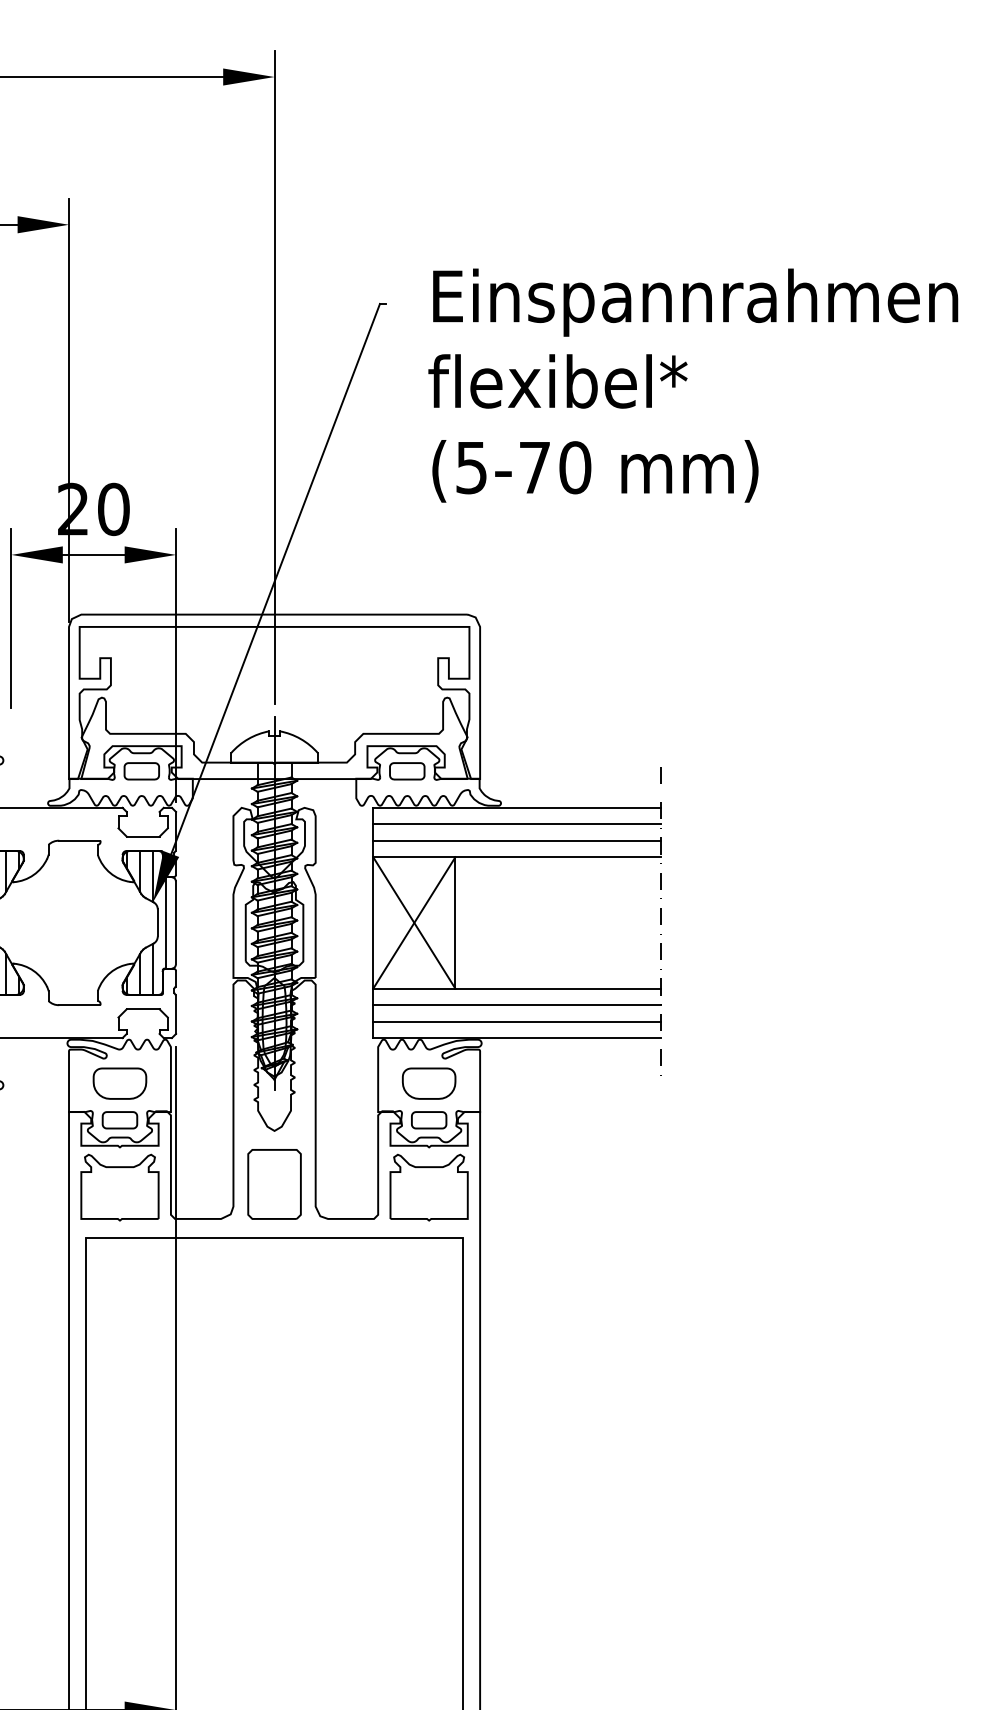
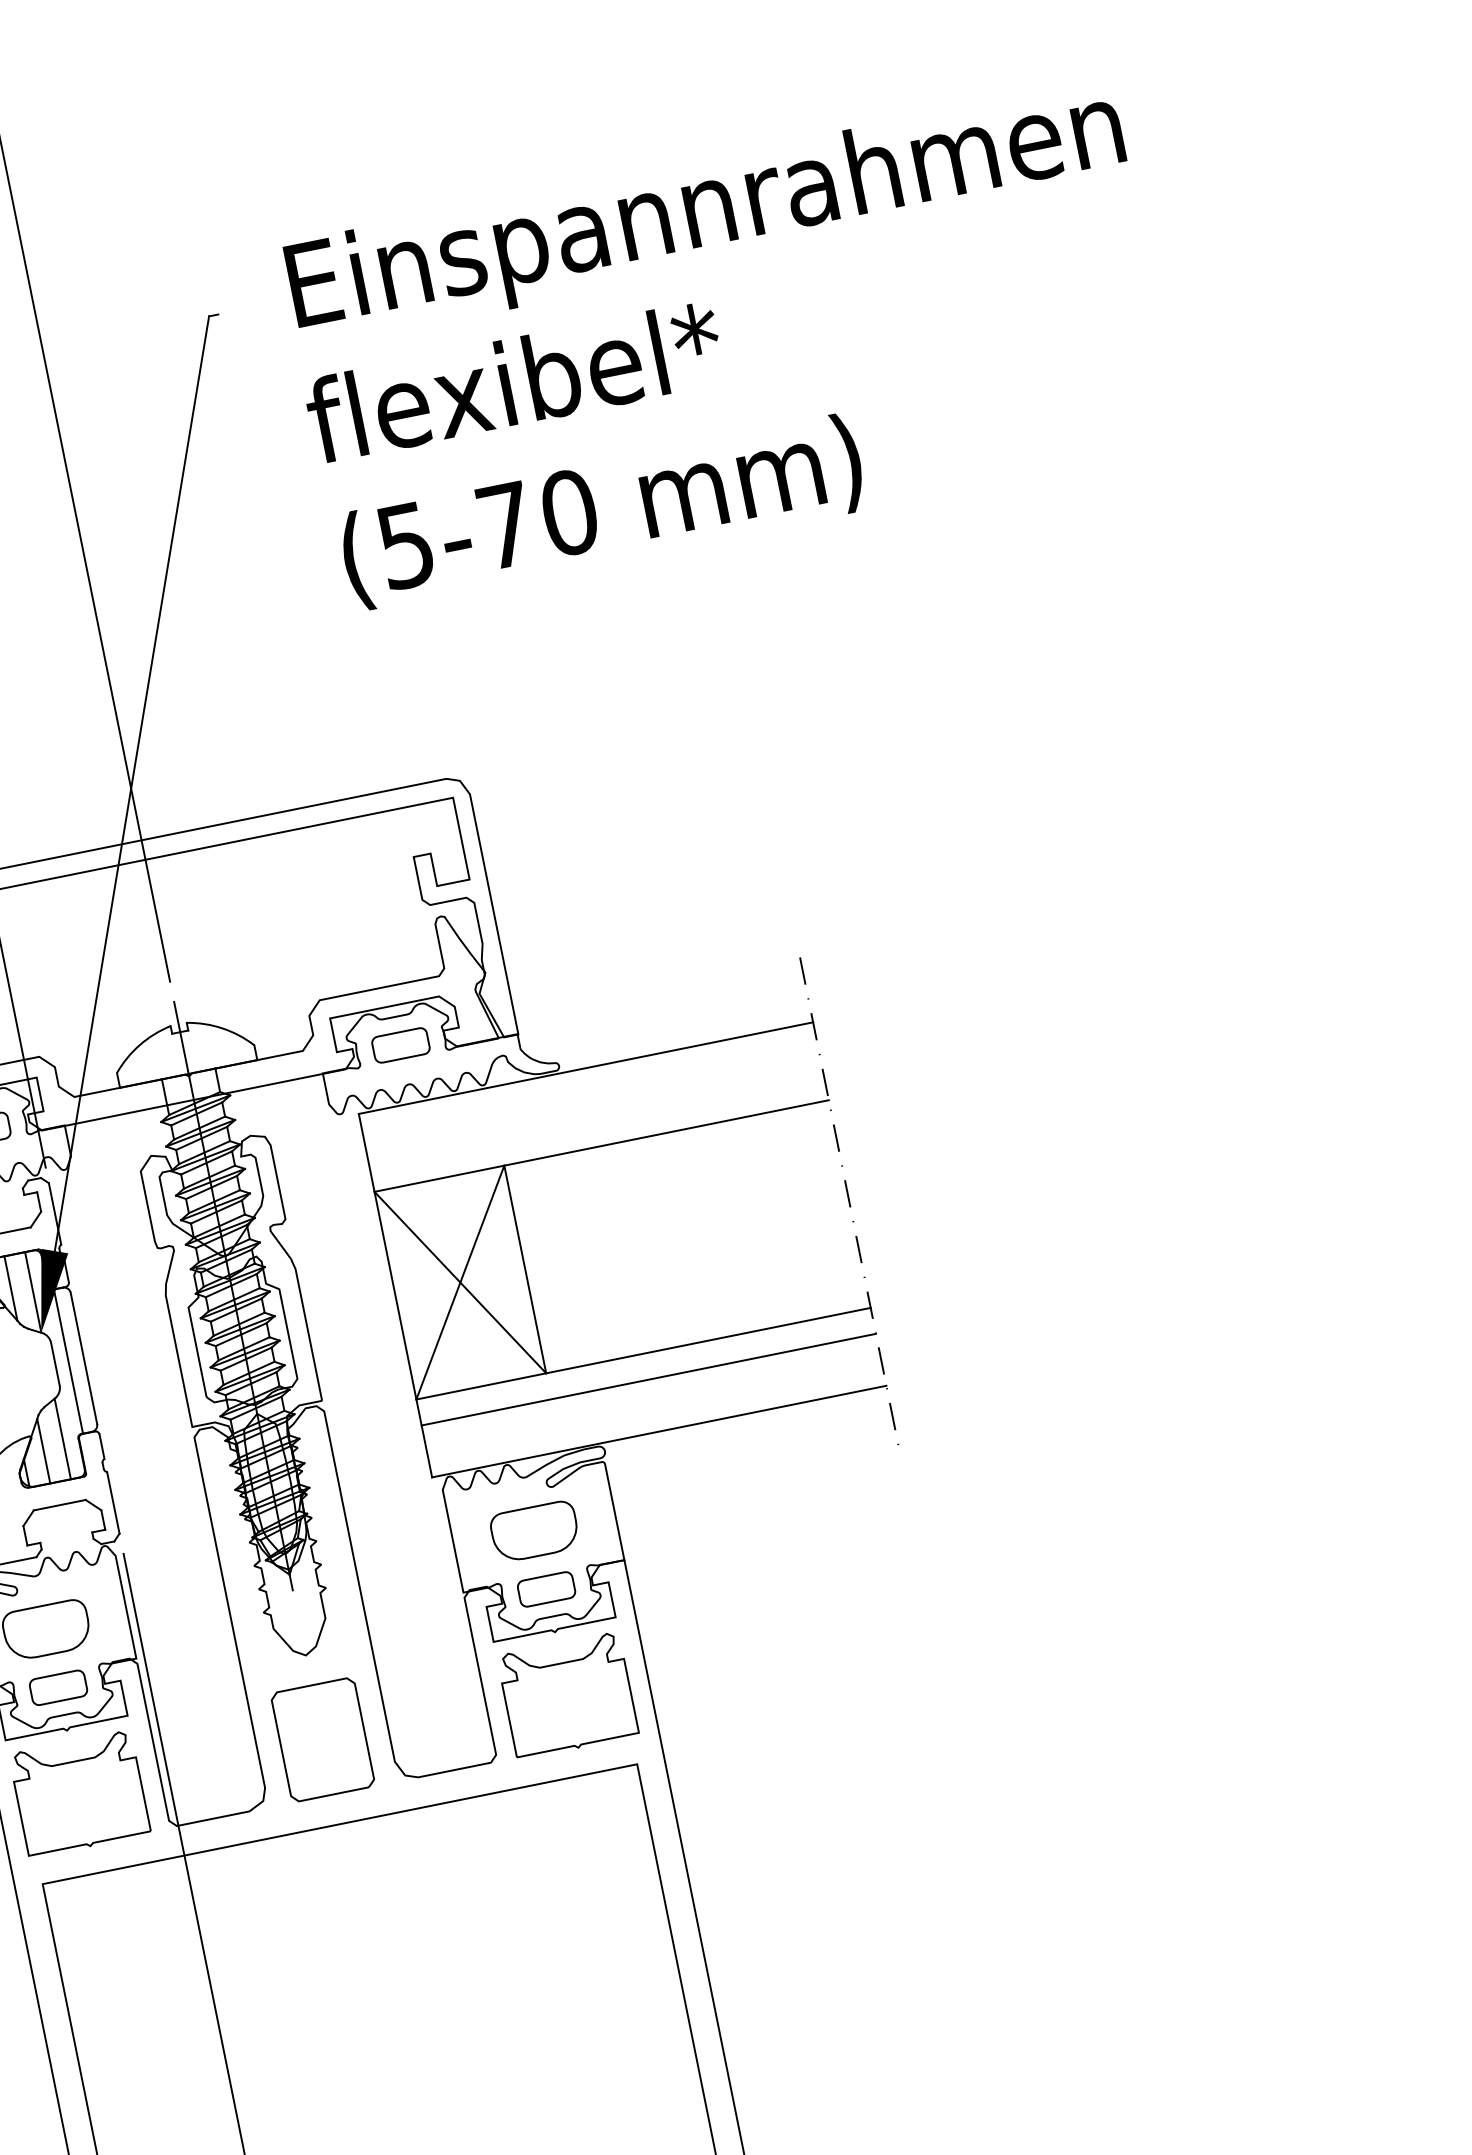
line: (517, 824) -> (591, 1094), removed
line: (517, 840) -> (596, 1119), removed
line: (517, 1021) -> (654, 1405), removed

